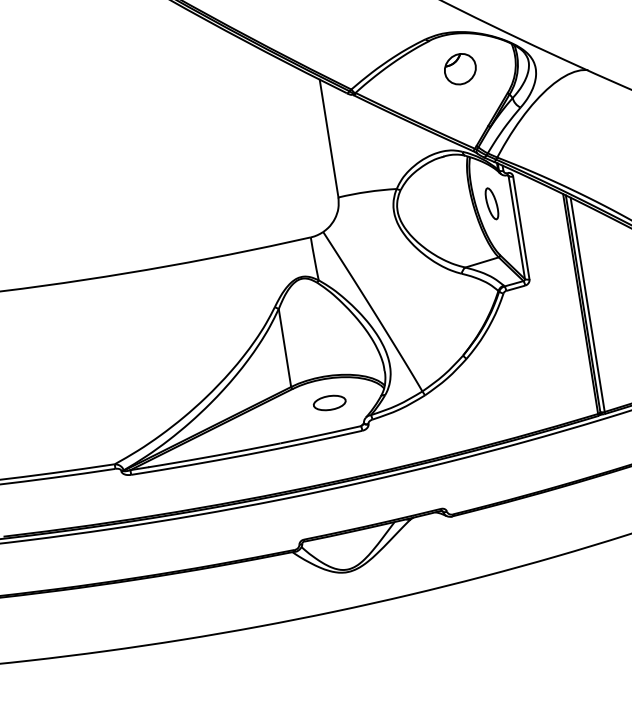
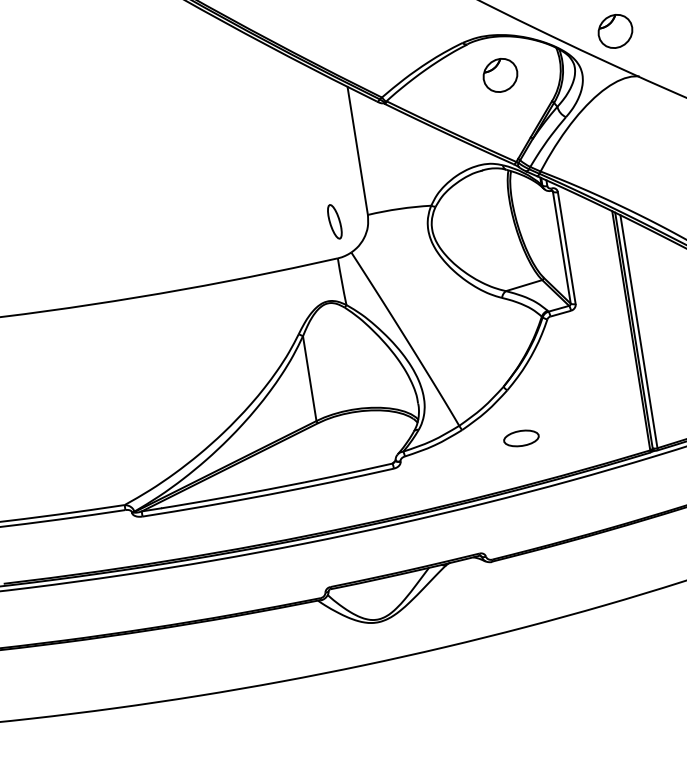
part: (566, 28) -> (615, 31), added
part: (491, 203) -> (334, 221), moved
part: (329, 403) -> (521, 438), moved

